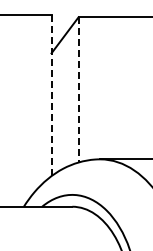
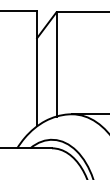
line: (78, 89) -> (56, 64), dashed -> solid
line: (51, 95) -> (37, 68), dashed -> solid

